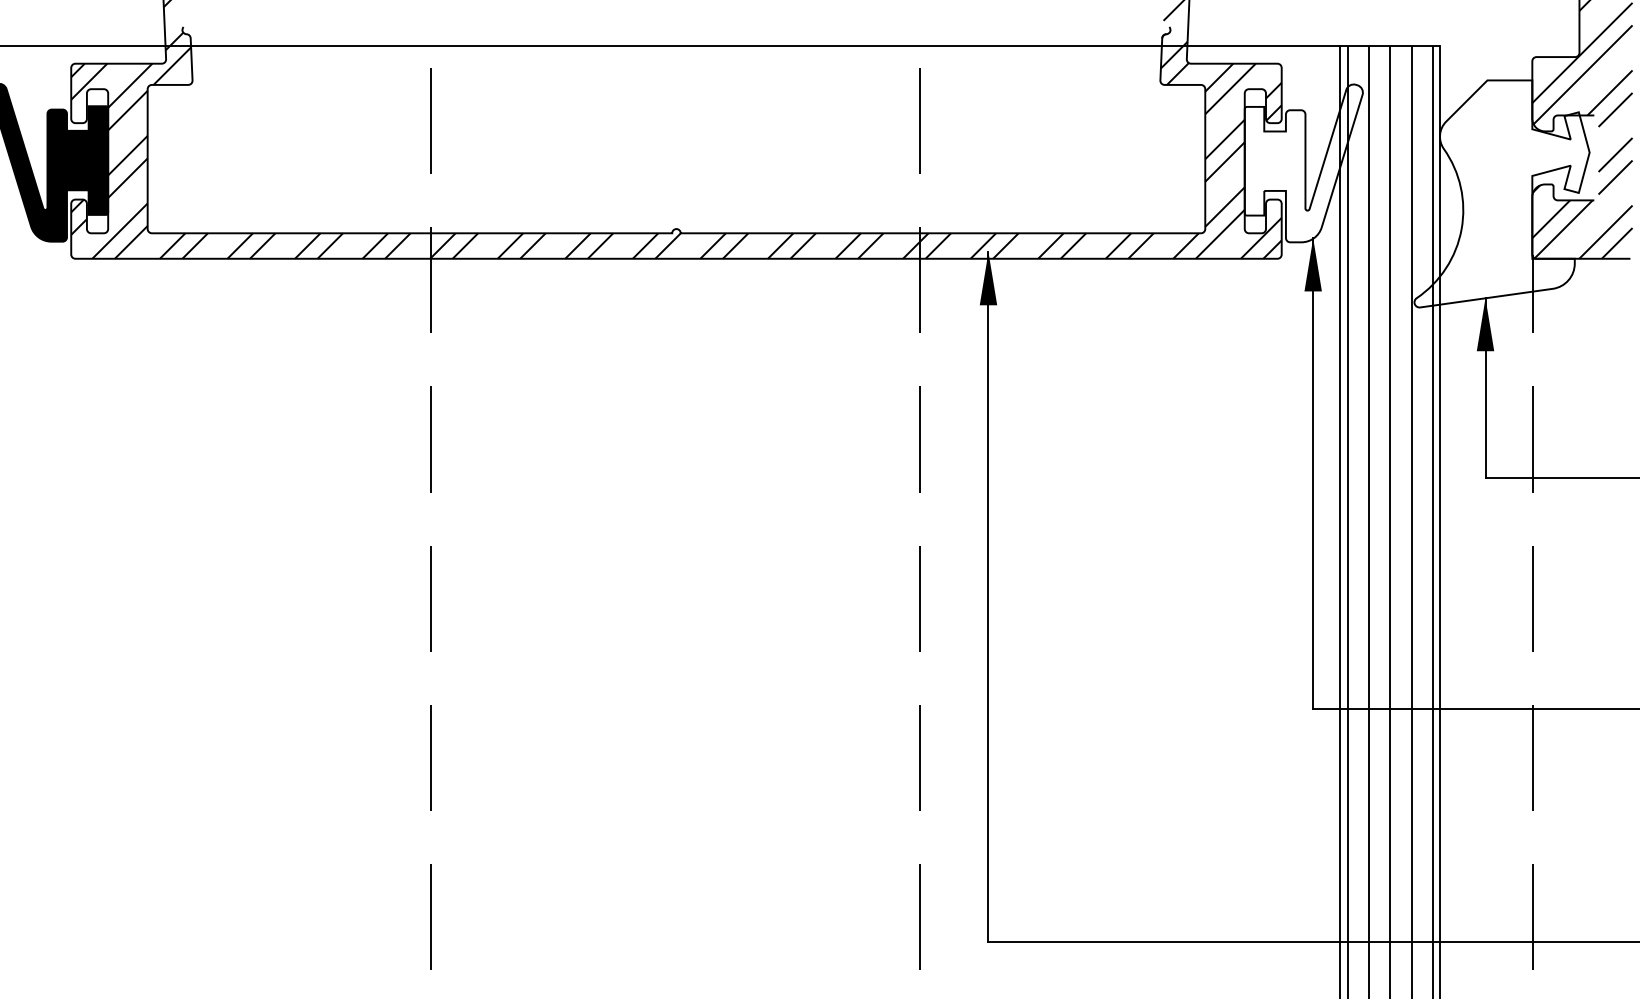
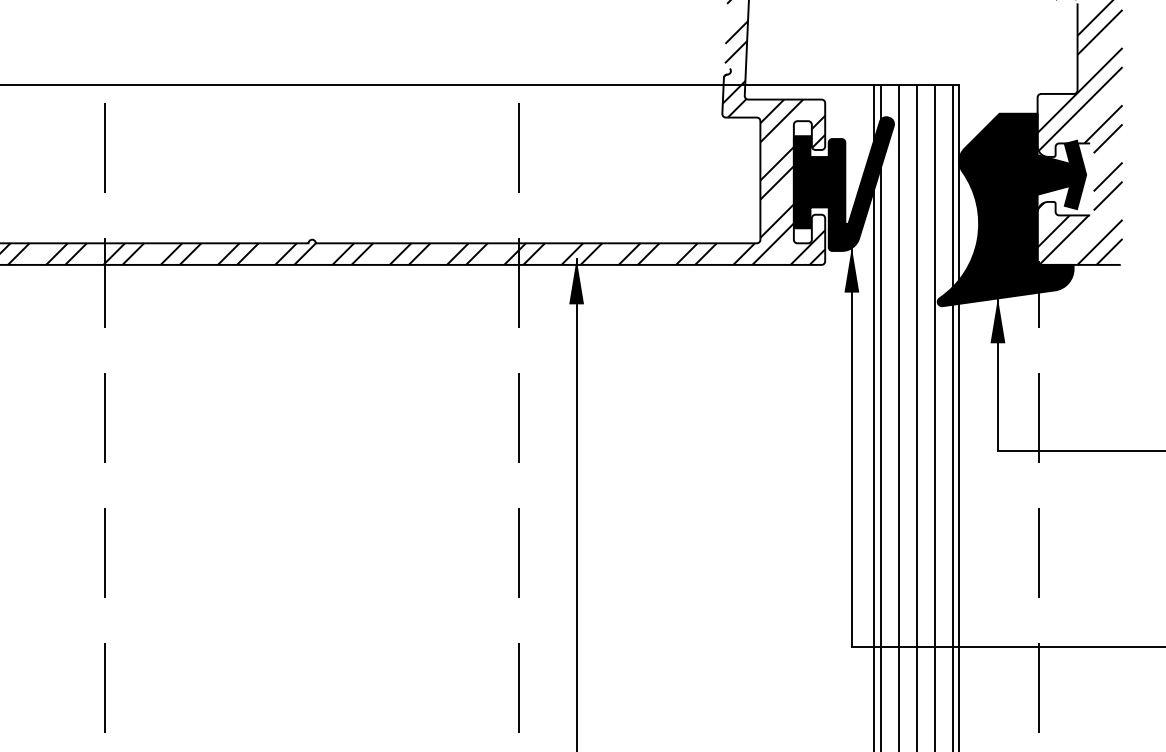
fill: (1303, 163) -> (843, 184), added
fill: (1501, 193) -> (1011, 209), added

